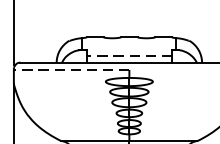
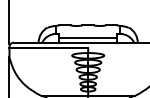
line: (128, 55) -> (87, 37), dashed -> solid
line: (71, 69) -> (48, 47), dashed -> solid

